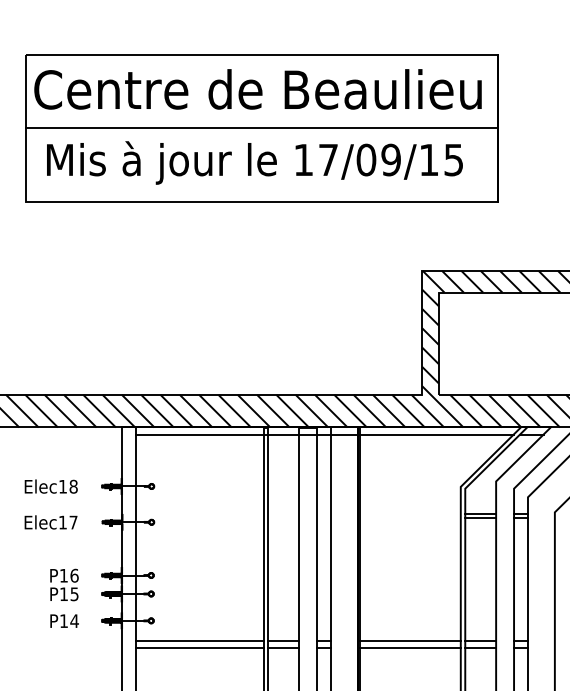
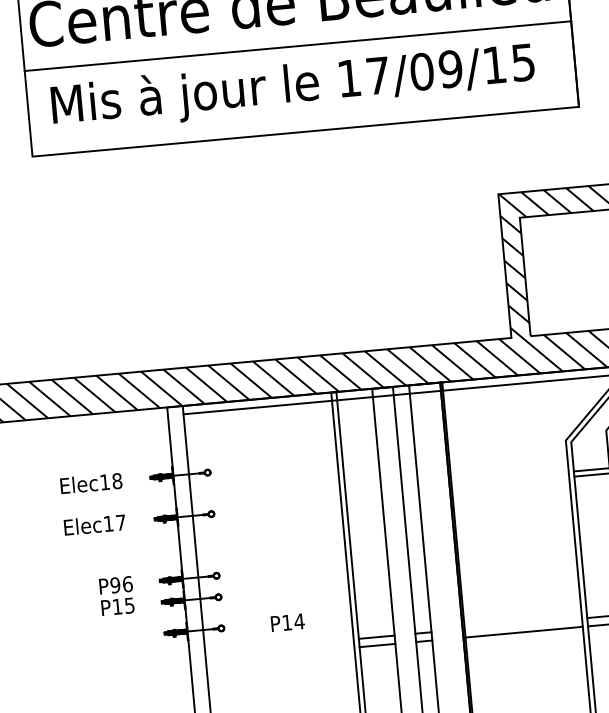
text: (63, 575) -> (114, 585), P16 -> P96
text: (64, 620) -> (287, 621), moved
line: (199, 640) -> (279, 646), removed
line: (409, 640) -> (522, 623), removed
line: (199, 647) -> (280, 654), removed

